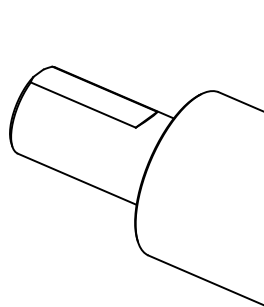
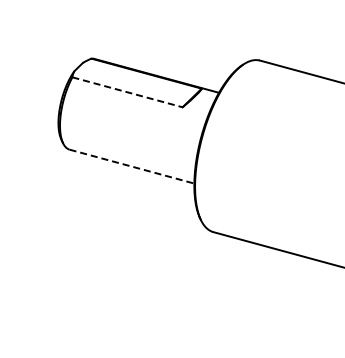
line: (84, 105) -> (128, 92), solid -> dashed
line: (76, 179) -> (131, 166), solid -> dashed

